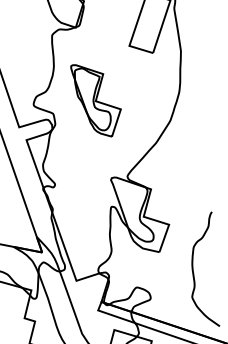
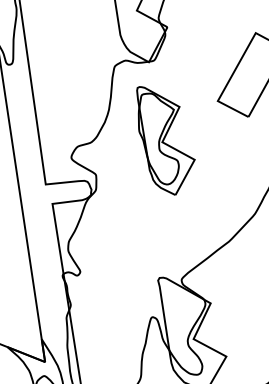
part: (95, 100) -> (162, 141), moved

